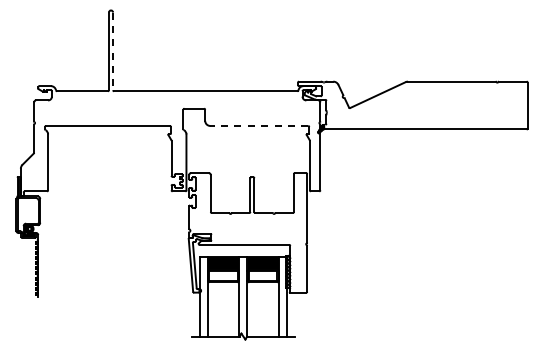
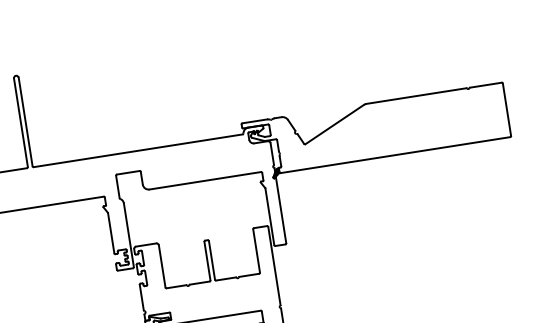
line: (113, 51) -> (26, 122), dashed -> solid
line: (259, 125) -> (205, 180), dashed -> solid

